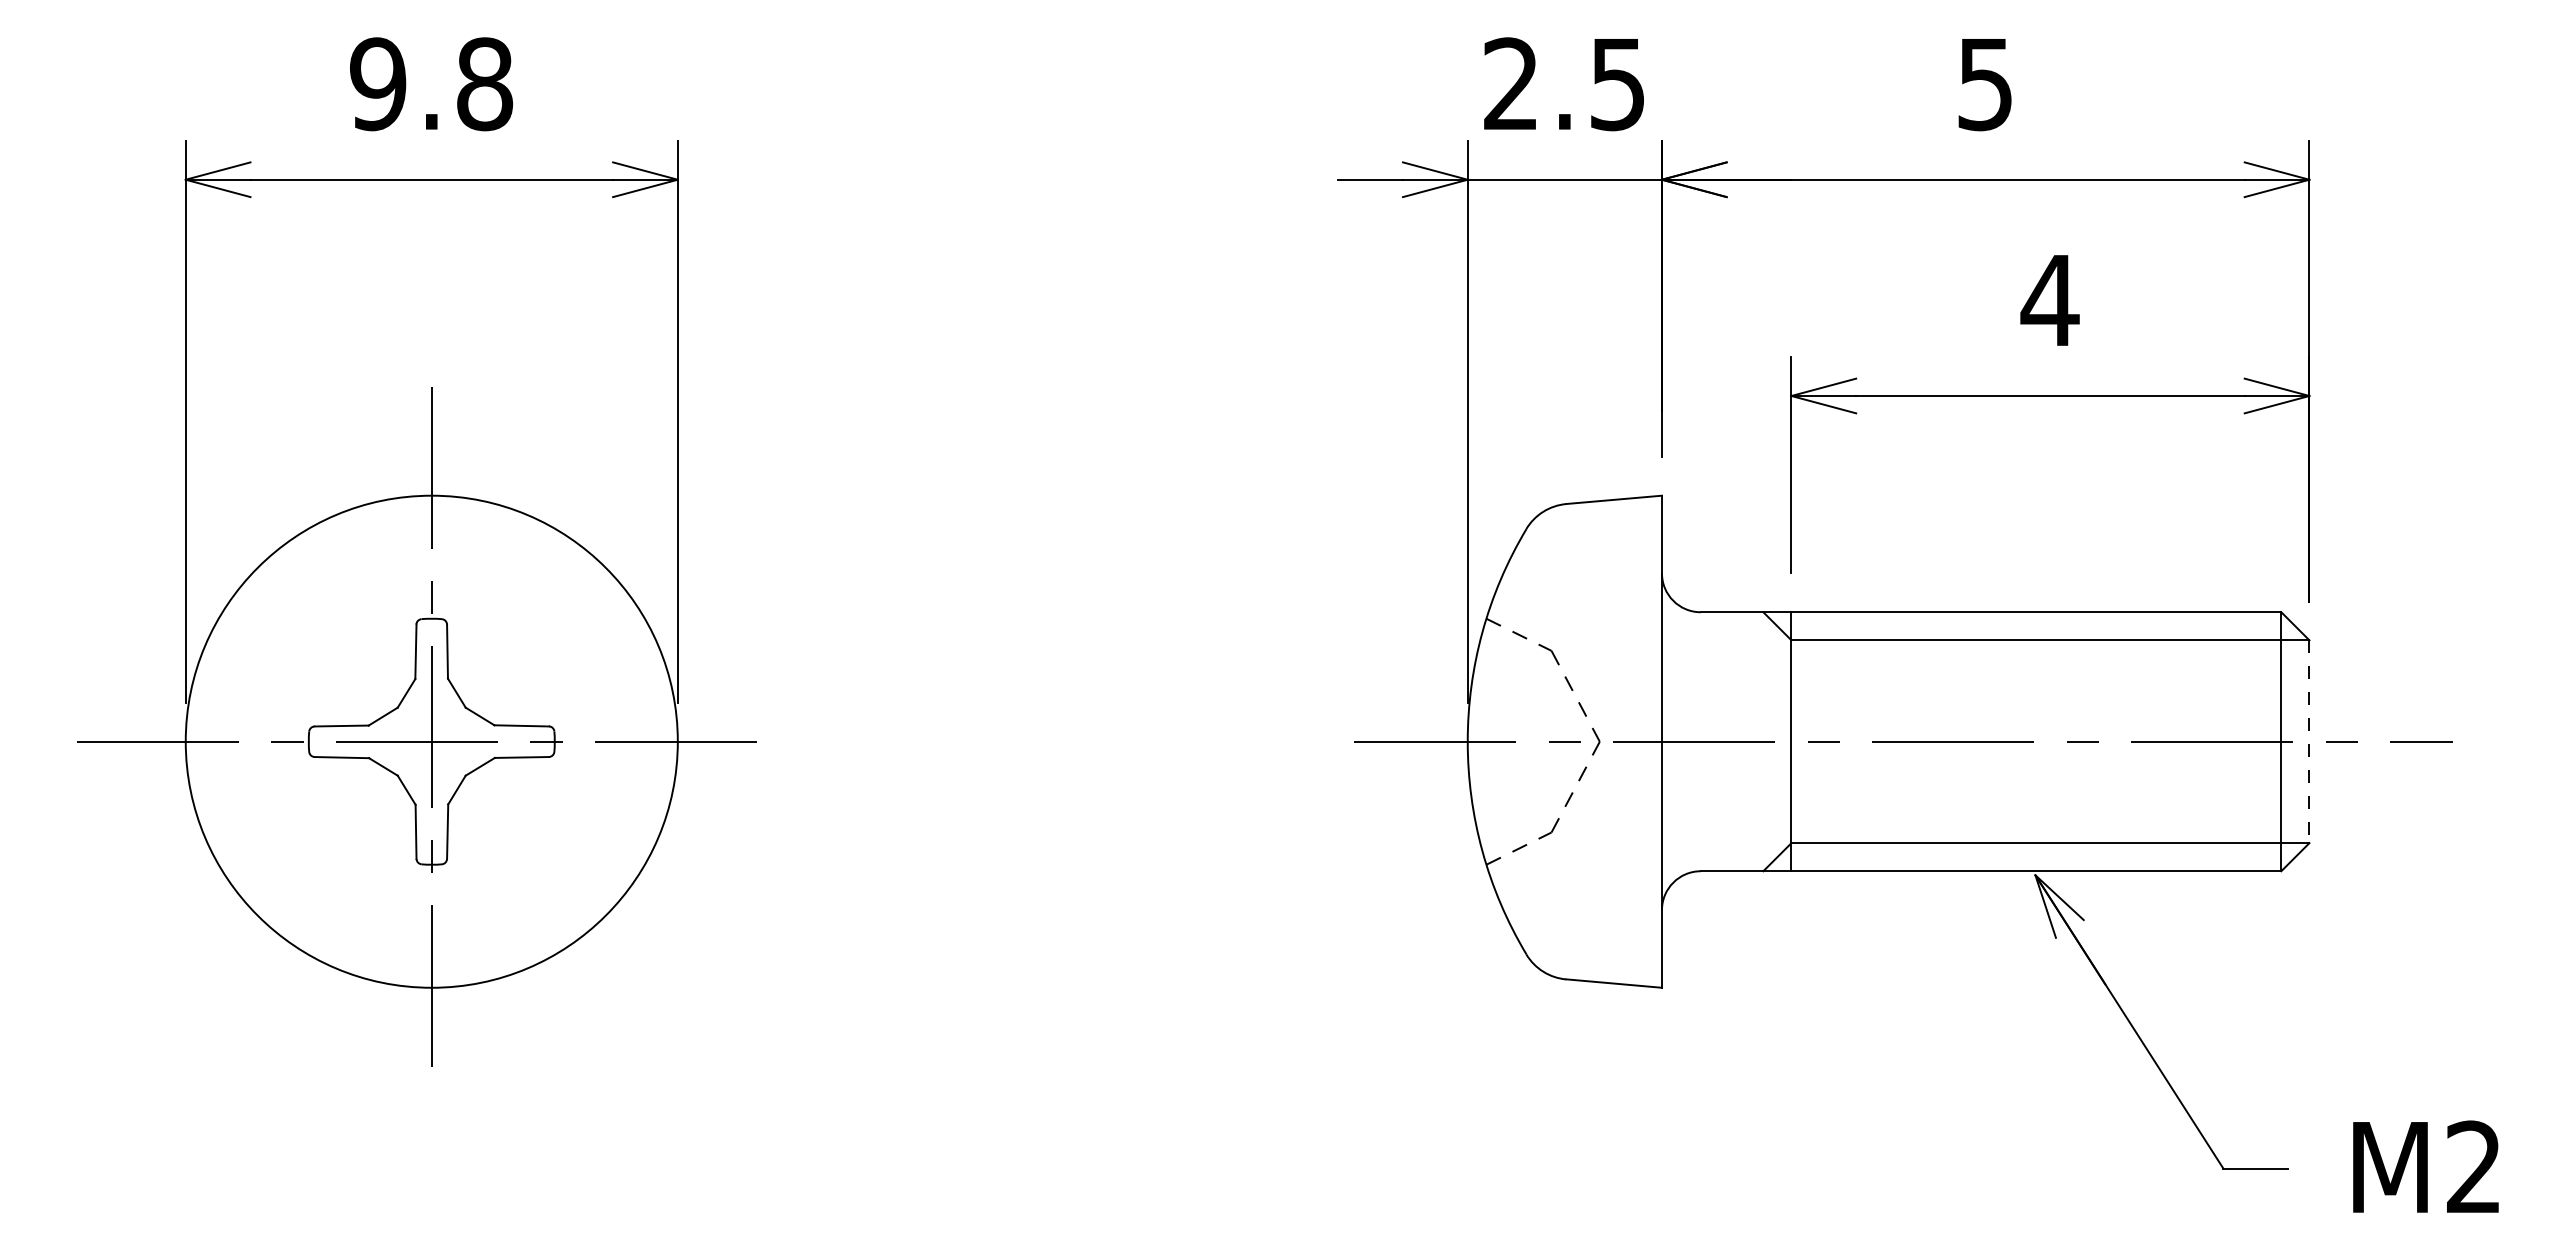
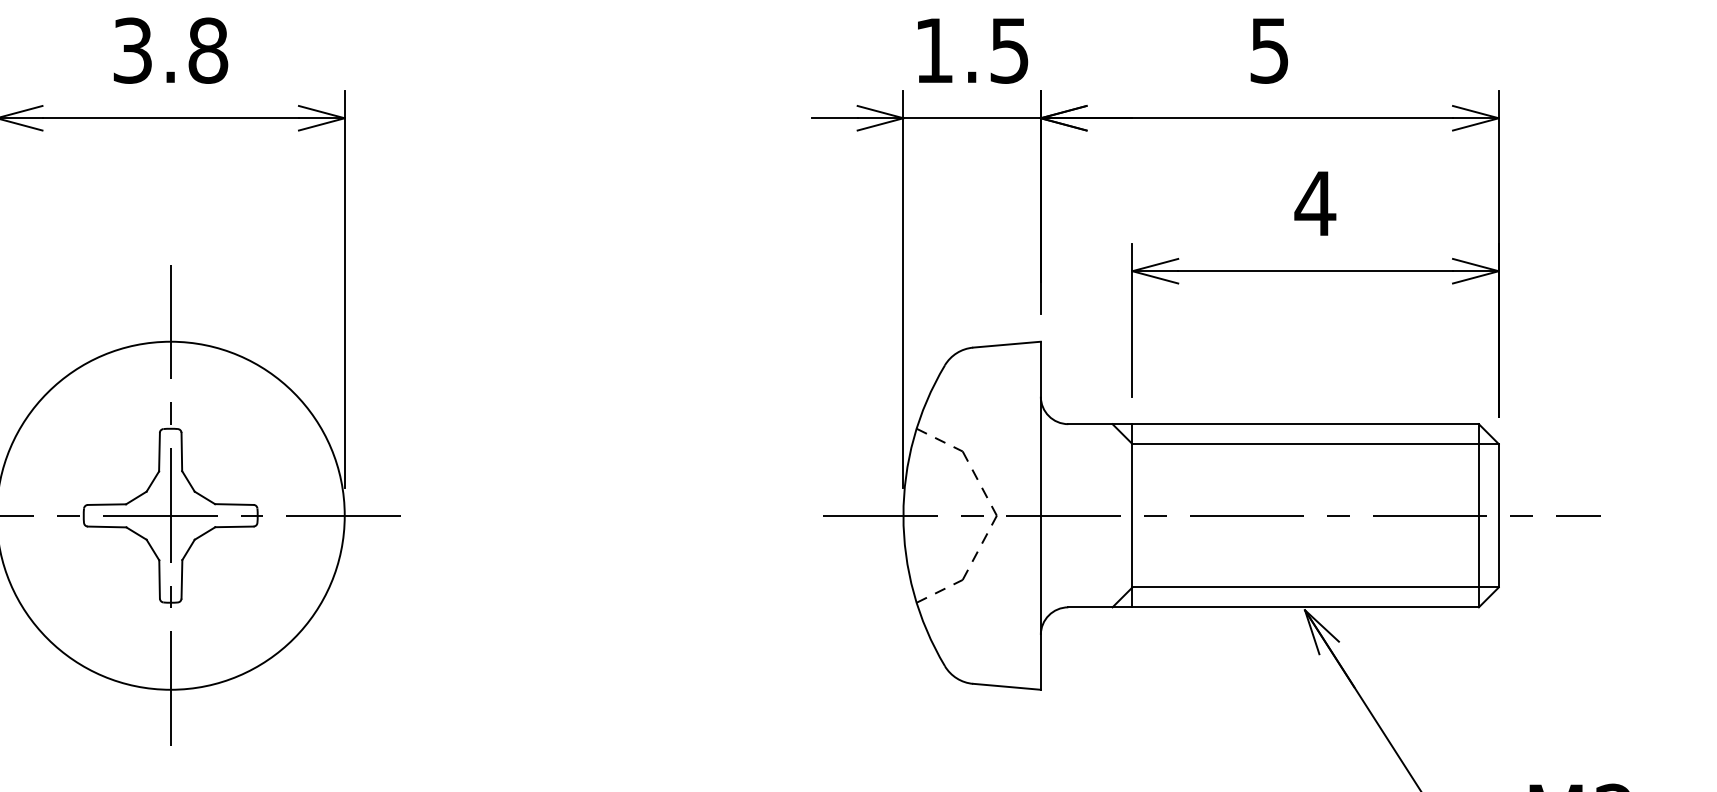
text: (1510, 83) -> (933, 50), 2.5 -> 1.5
text: (378, 84) -> (133, 50), 9.8 -> 3.8
line: (2309, 742) -> (1498, 516), dashed -> solid

